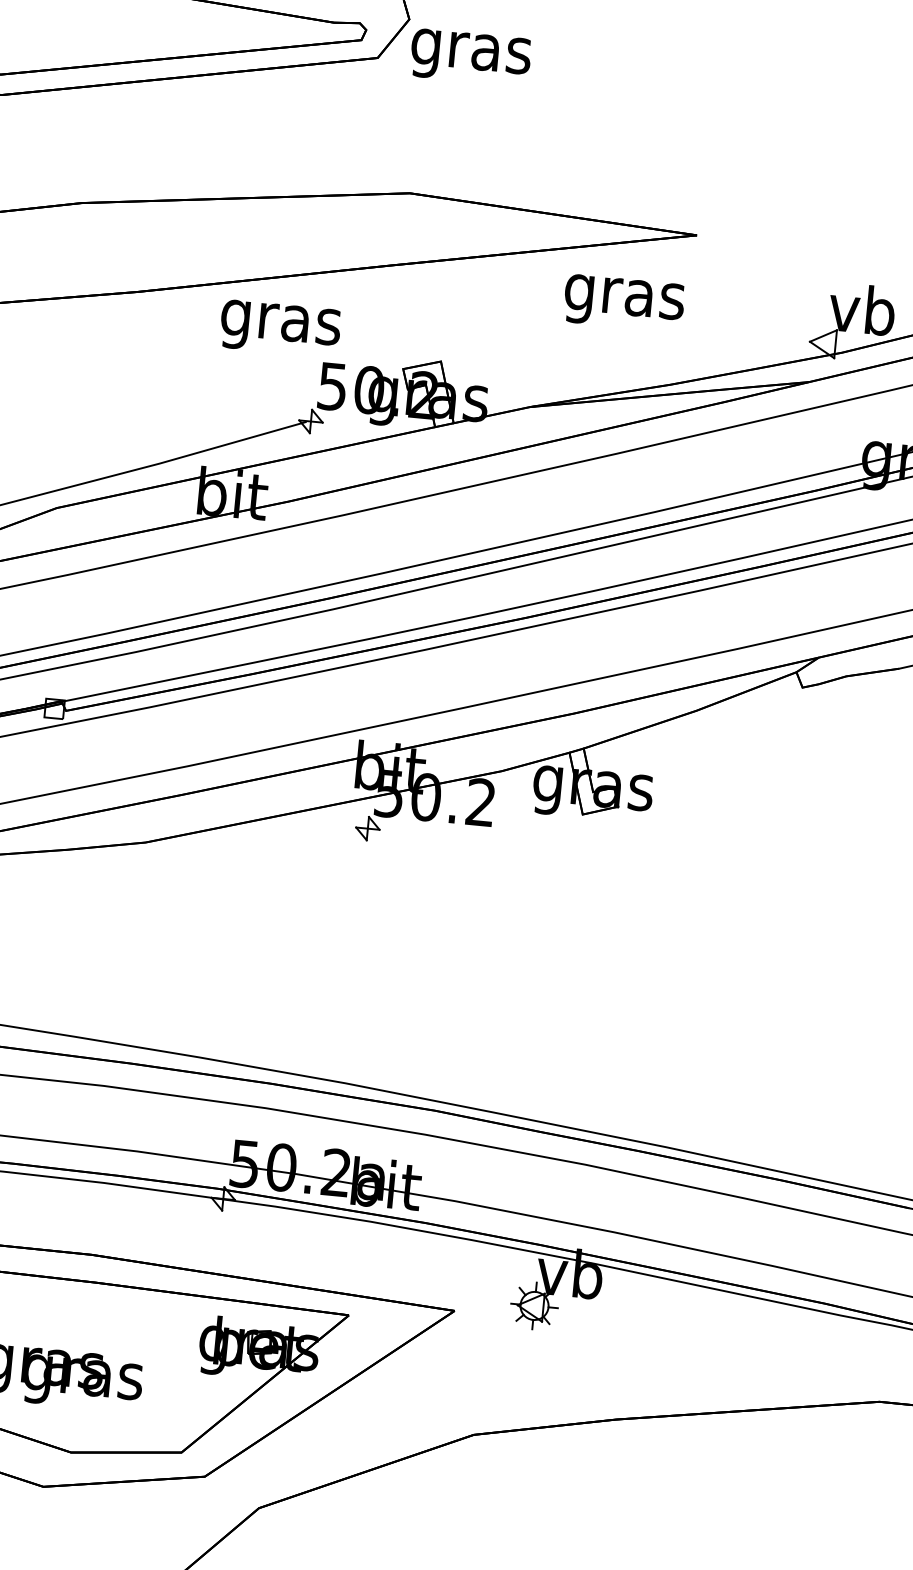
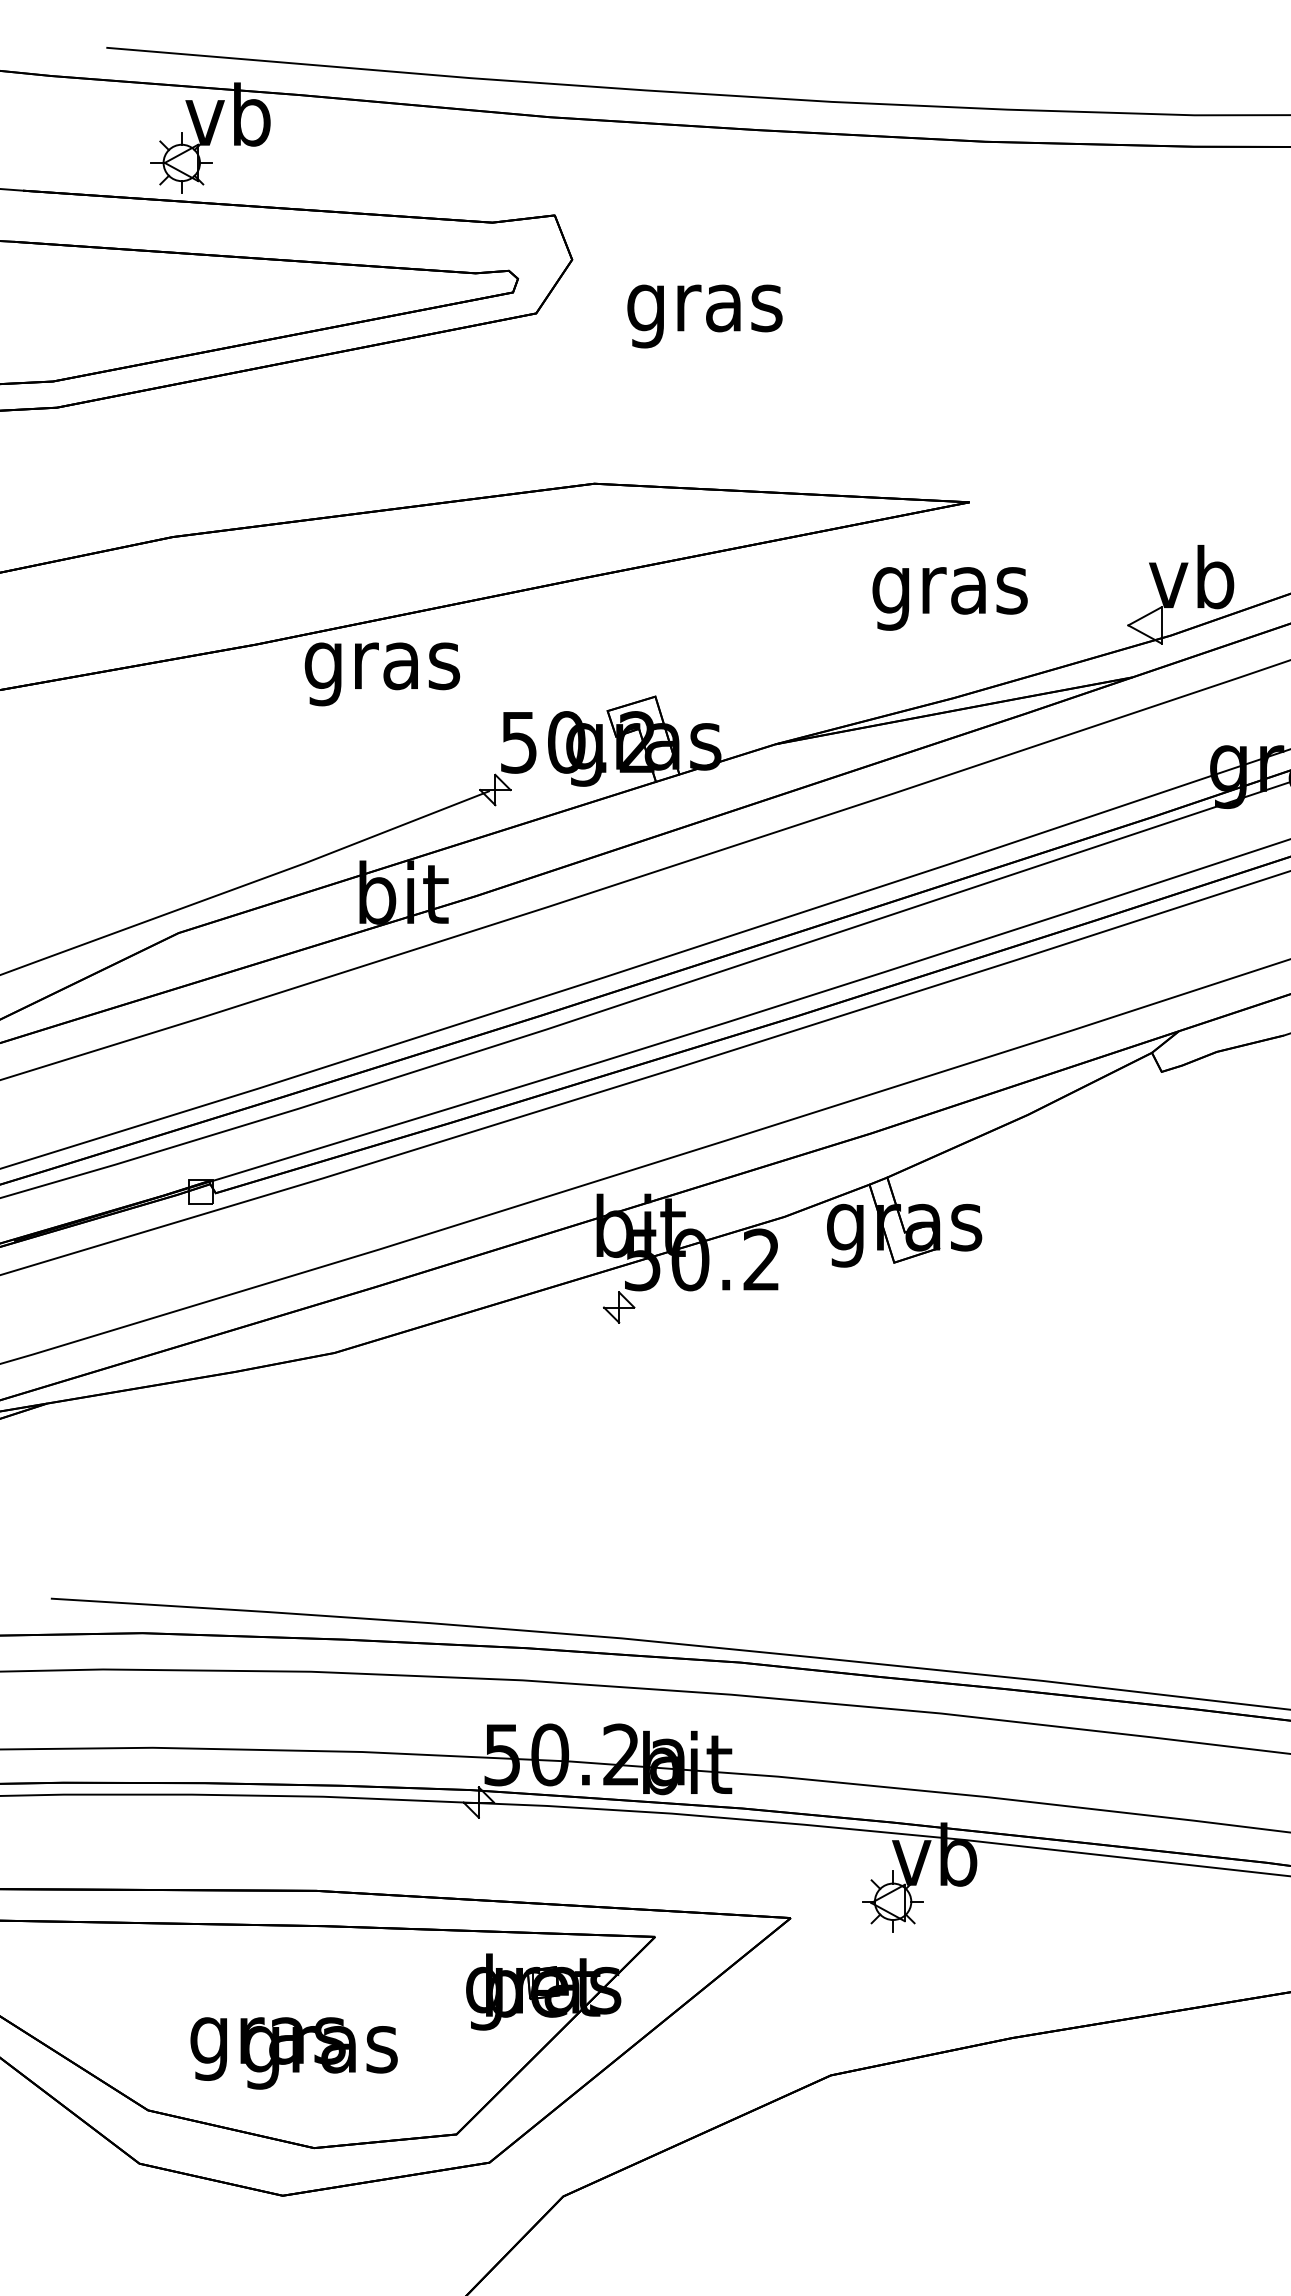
text: (470, 57) -> (704, 316), moved
text: (623, 302) -> (949, 598), moved
text: (280, 328) -> (382, 674), moved

